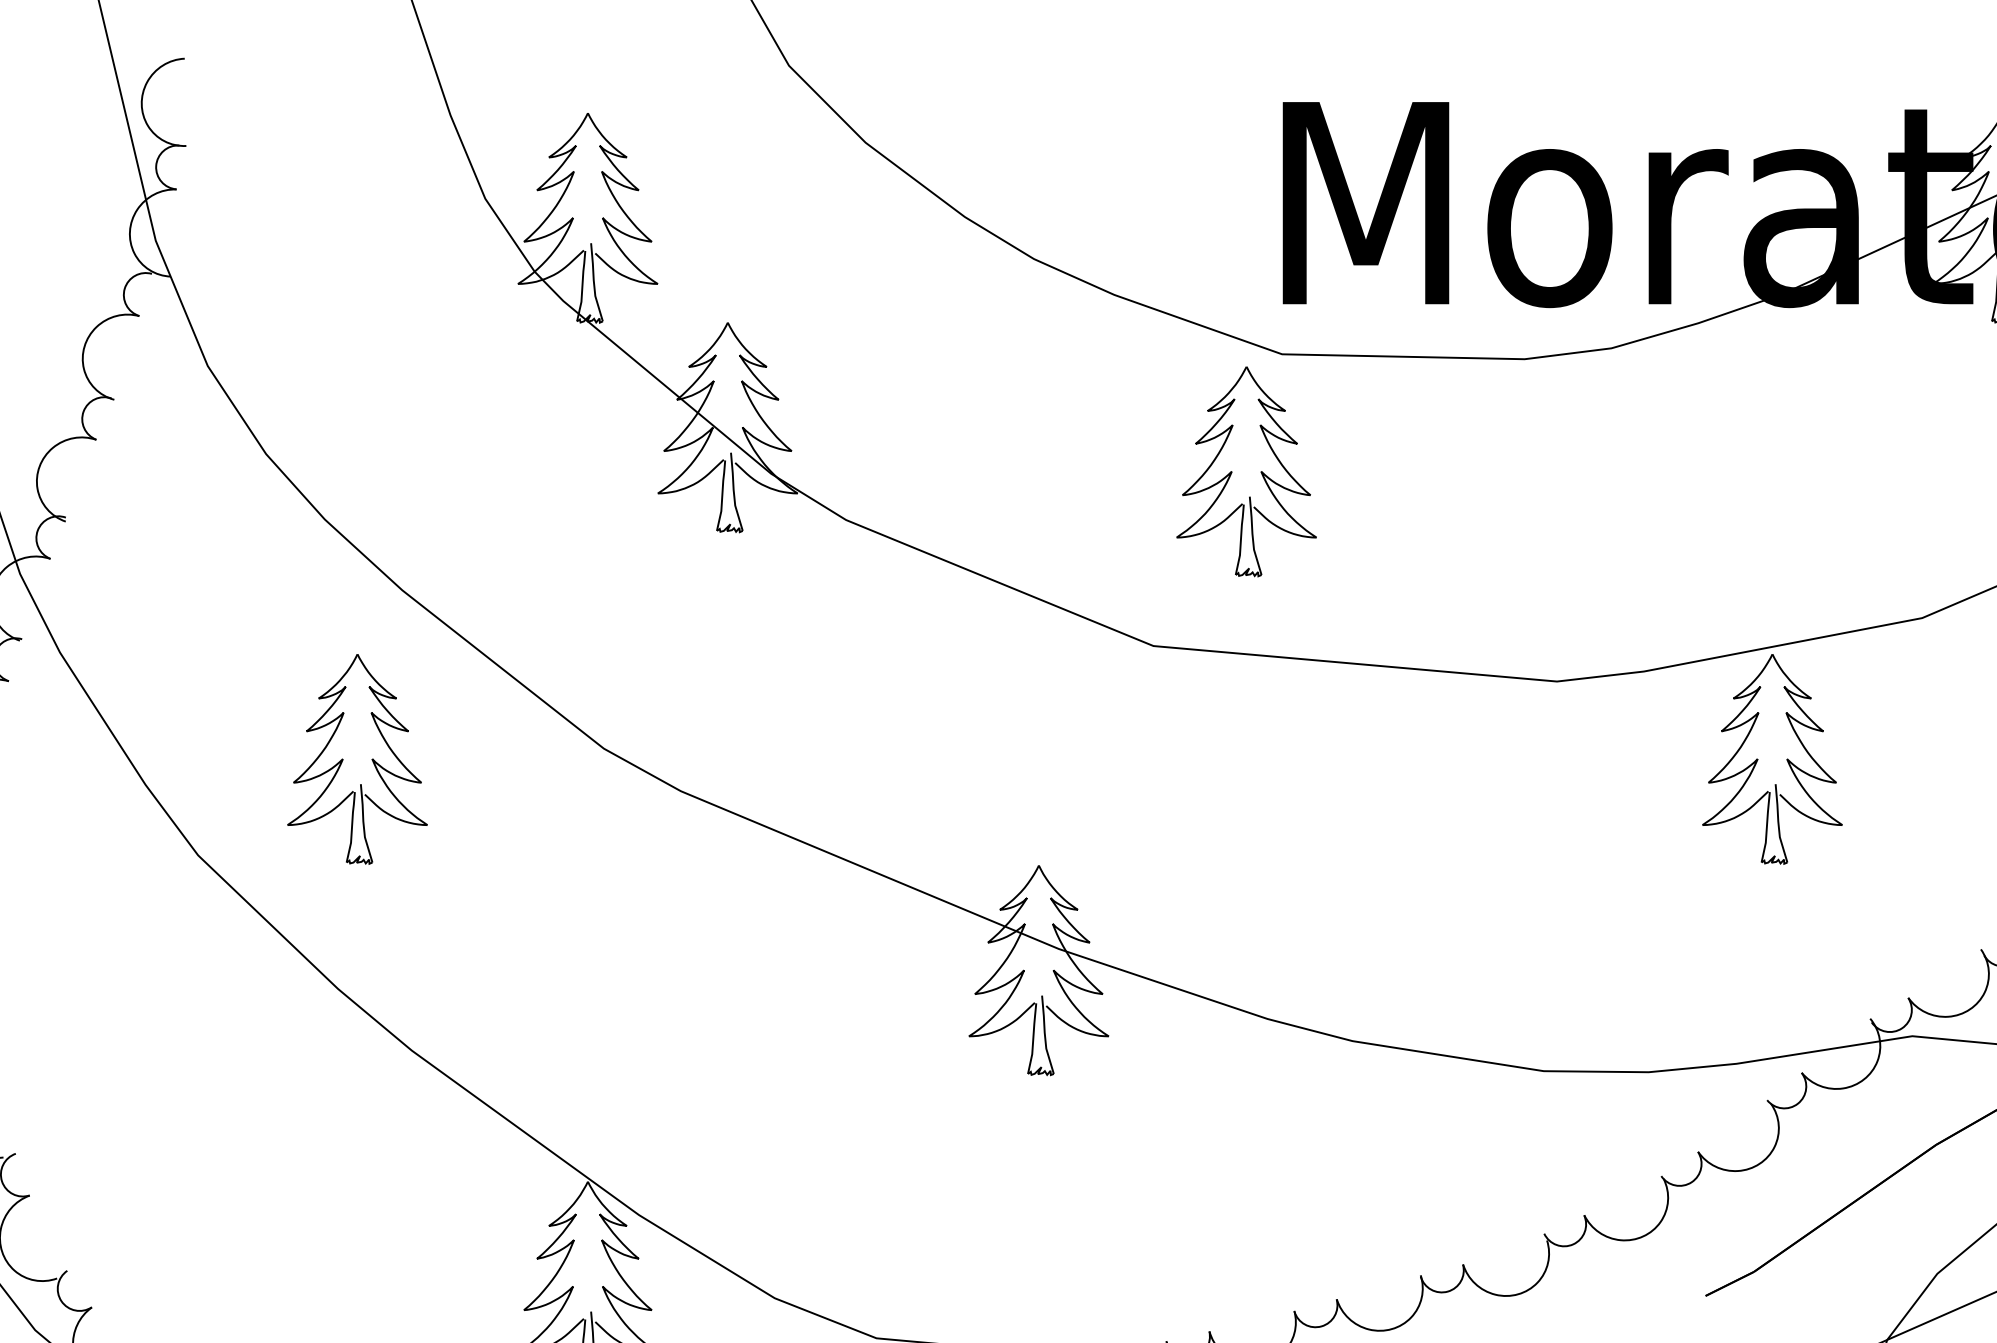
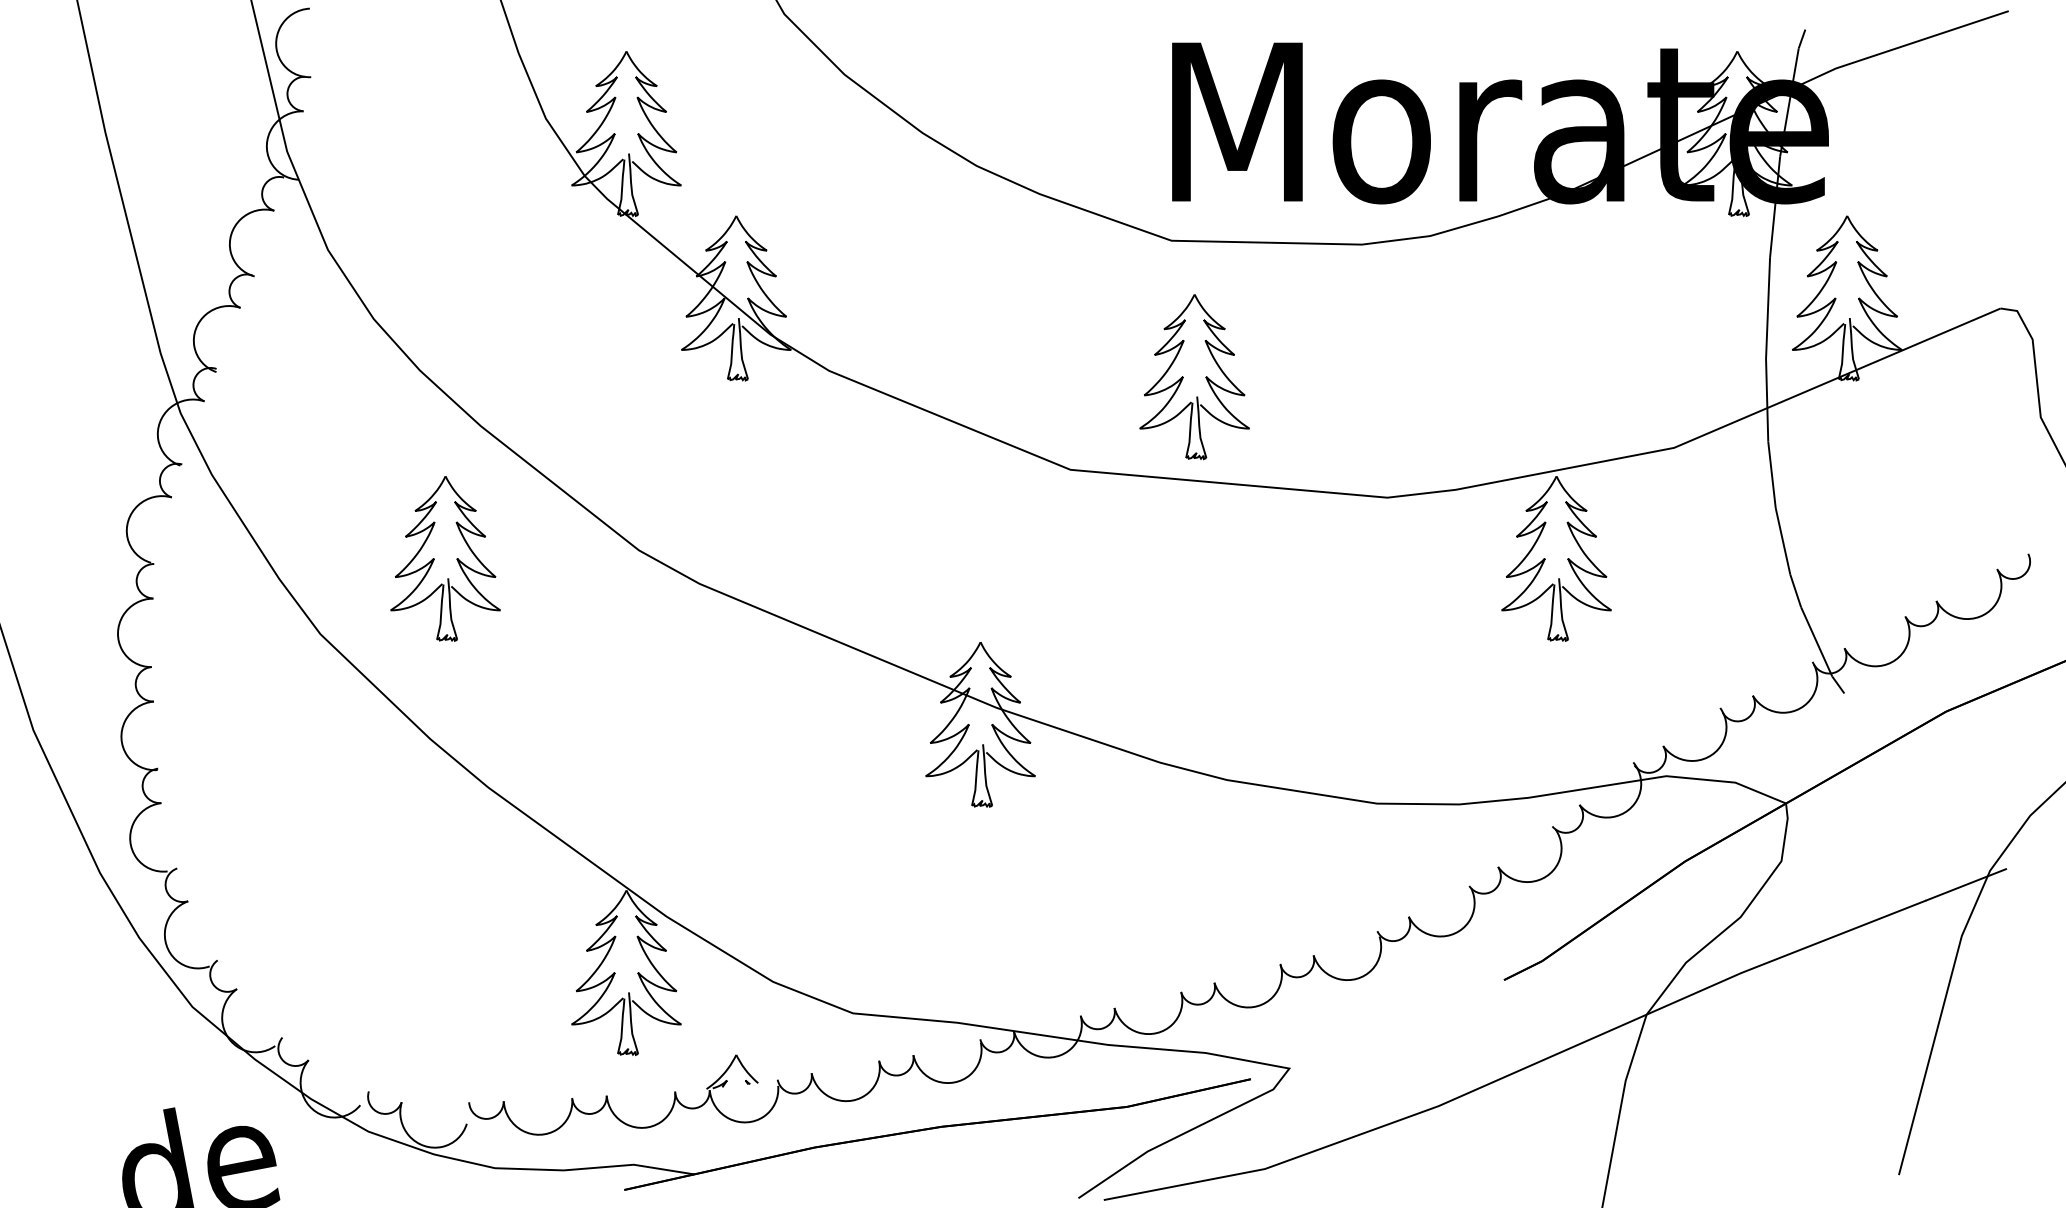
part: (1232, 472) -> (1183, 377), moved

